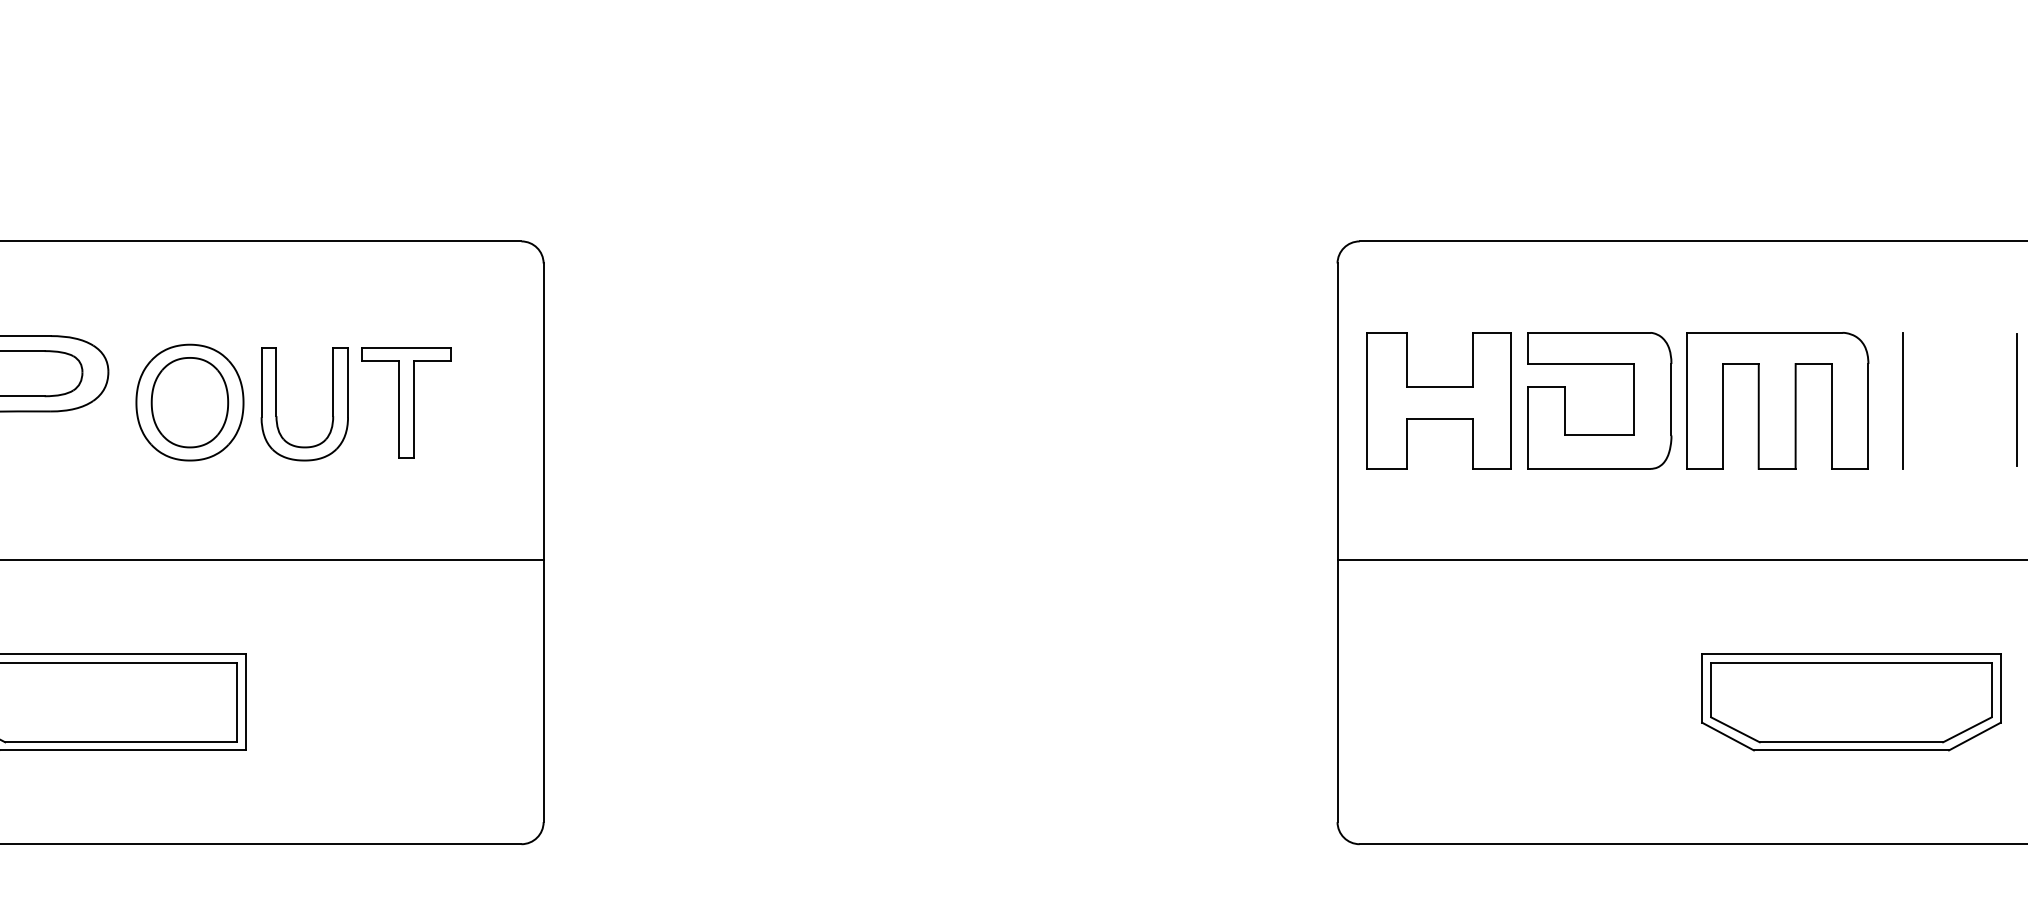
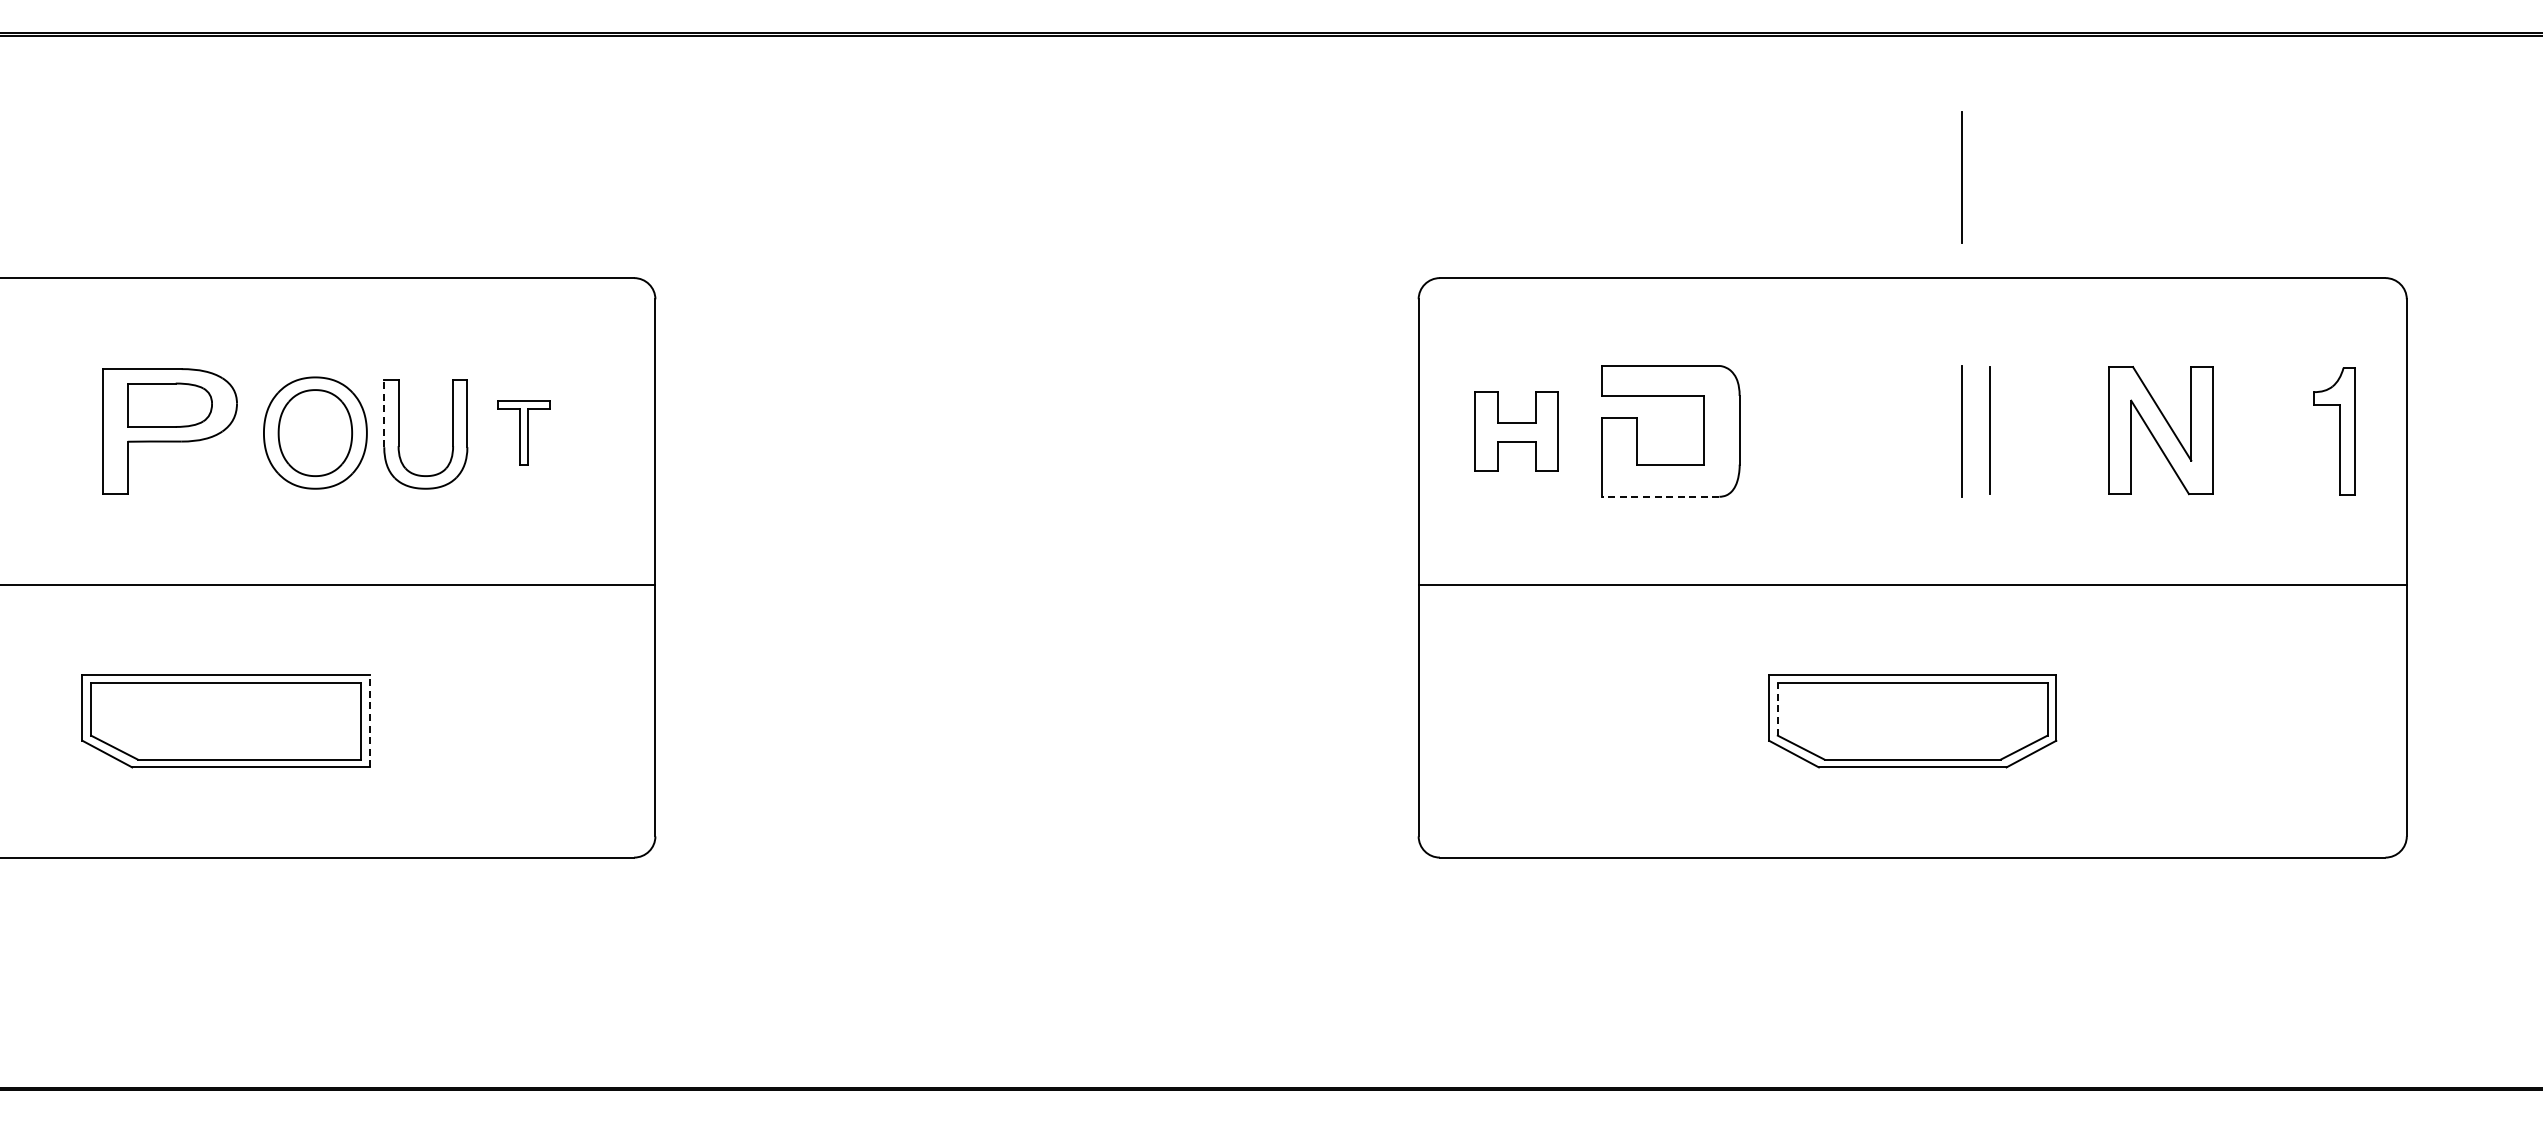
line: (1902, 136) -> (1961, 177), added
line: (261, 382) -> (384, 413), solid -> dashed
line: (2016, 399) -> (1989, 430), moved
part: (1439, 400) -> (1516, 431), size x0.6
part: (1777, 400) -> (1841, 431), removed
part: (406, 402) -> (523, 432), size x0.6
line: (1589, 468) -> (1660, 496), solid -> dashed
line: (1710, 690) -> (1777, 709), solid -> dashed
line: (246, 701) -> (369, 720), solid -> dashed

